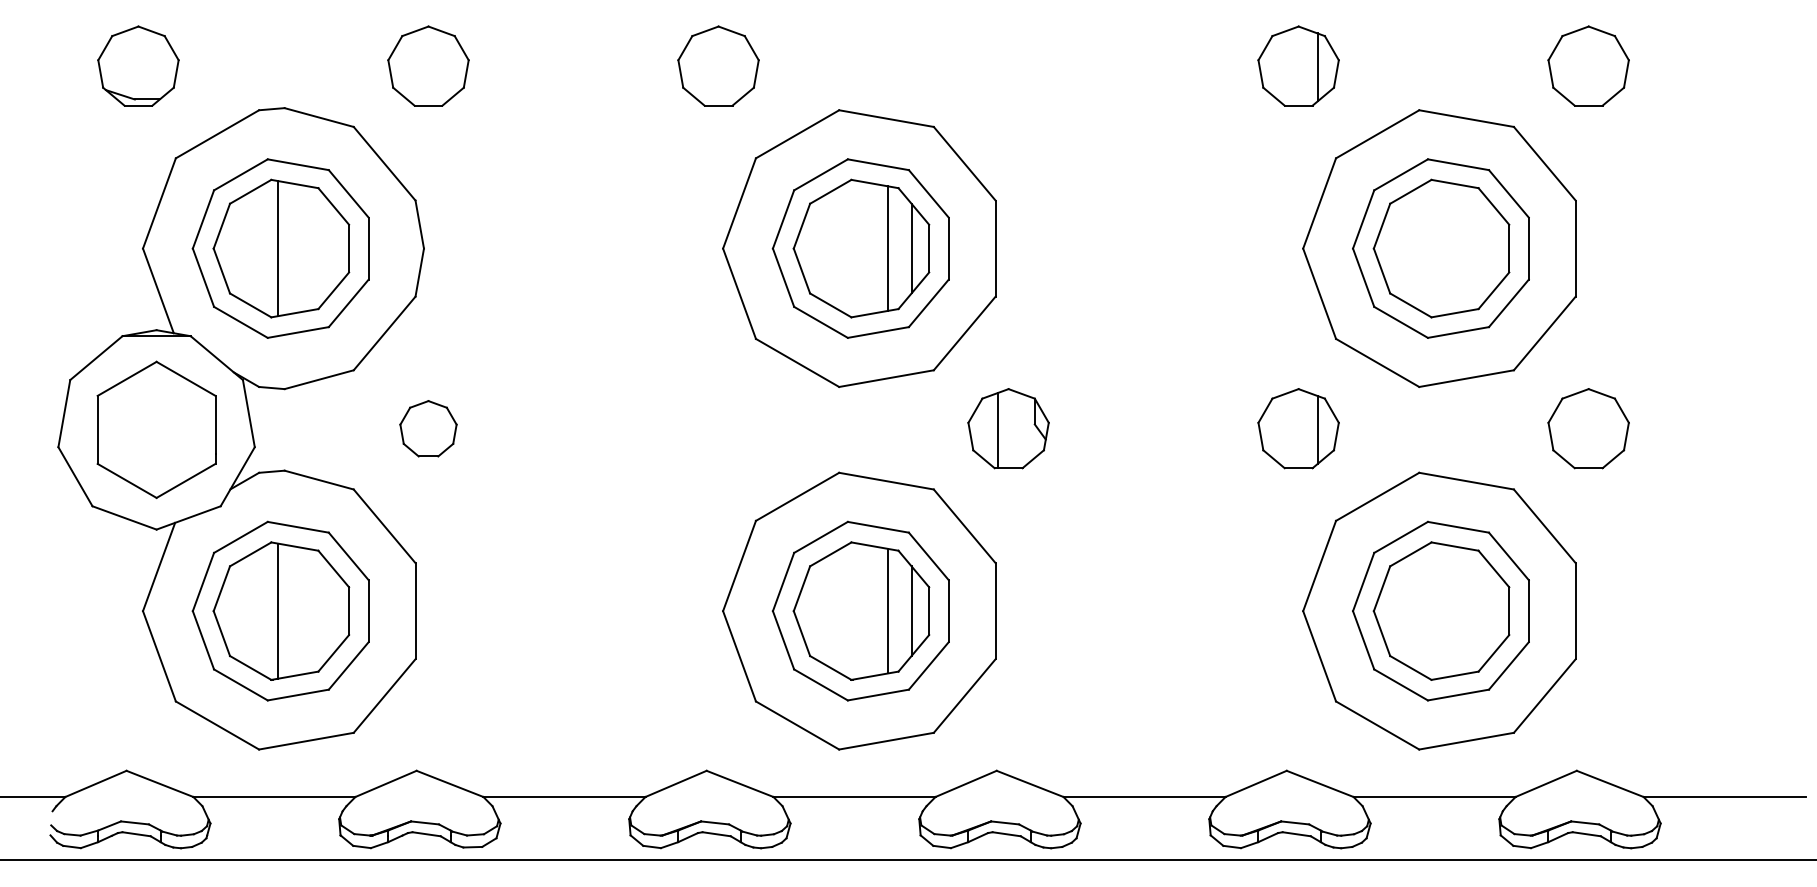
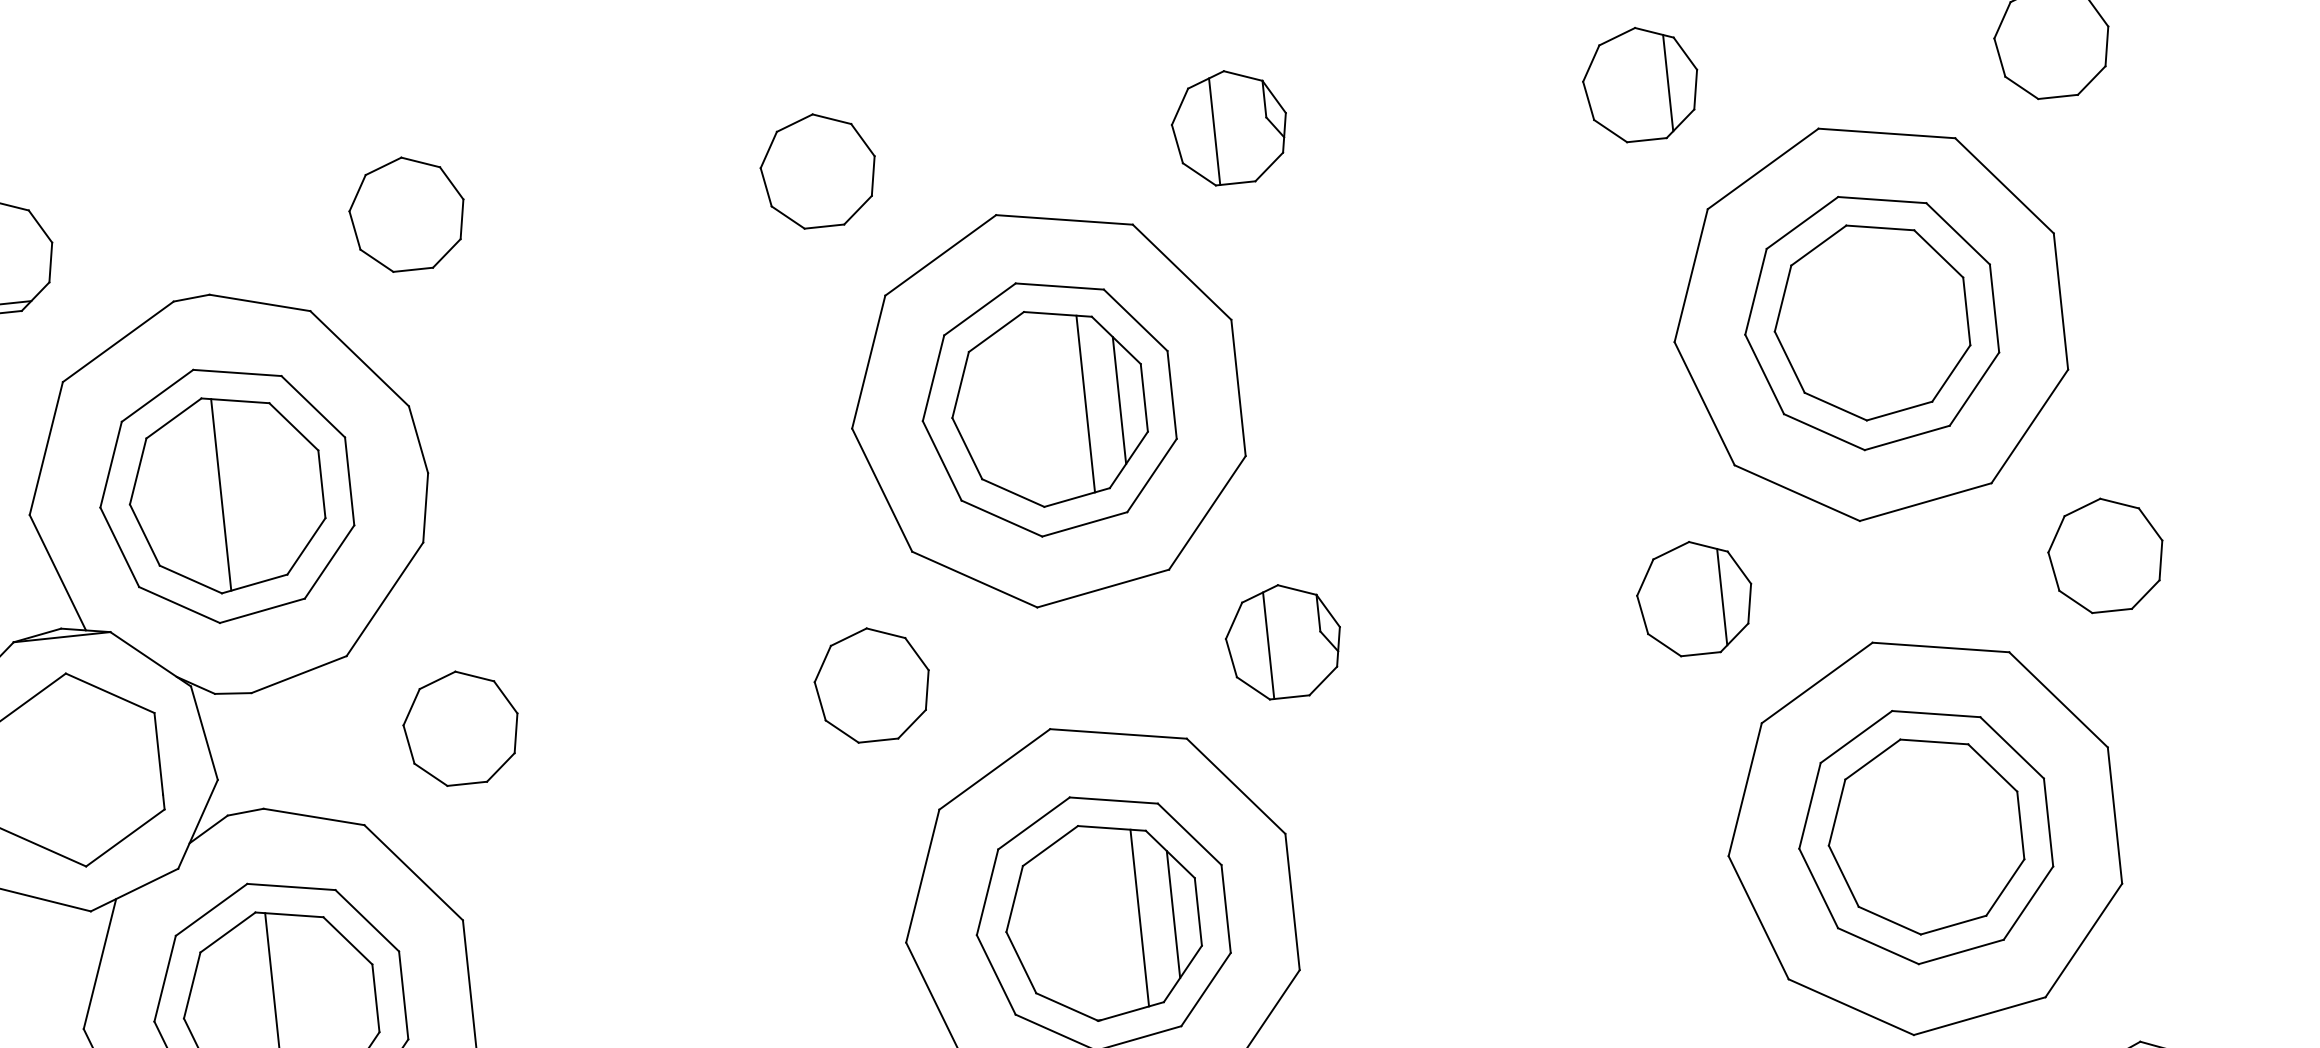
part: (1008, 65) -> (1229, 126), added
part: (428, 428) -> (461, 727), size x1.43
part: (718, 428) -> (872, 684), added

